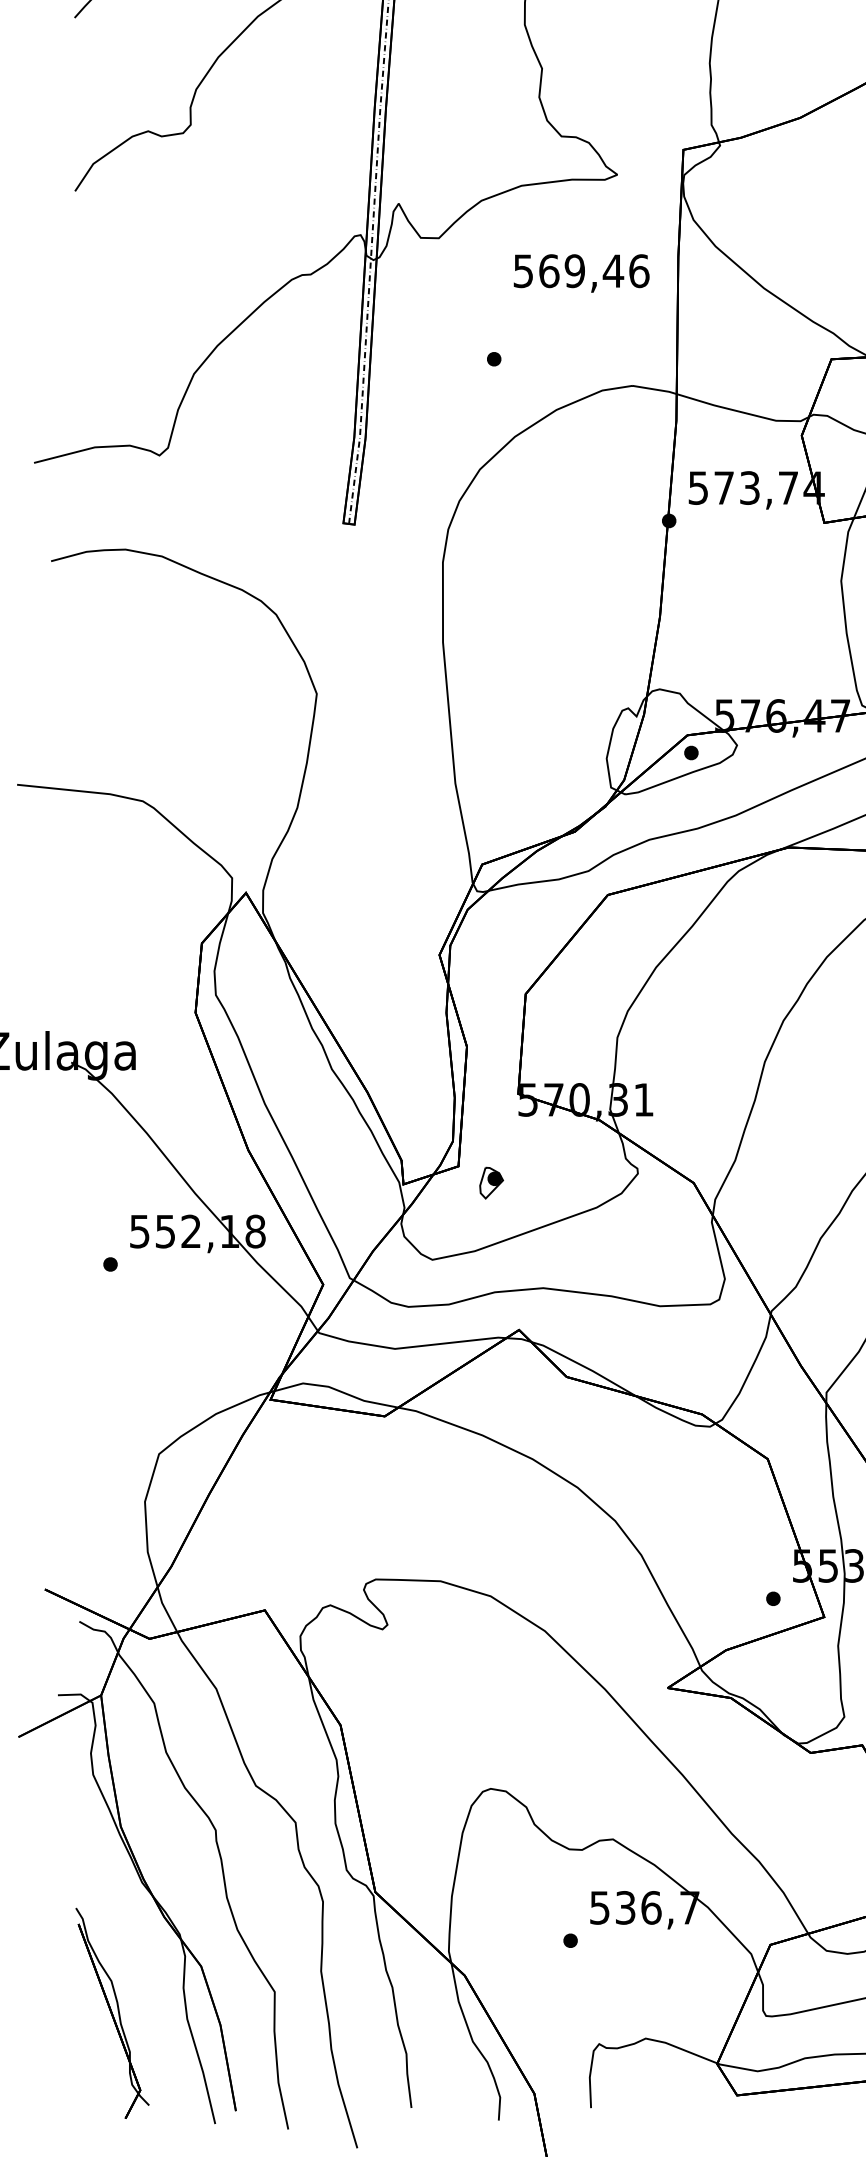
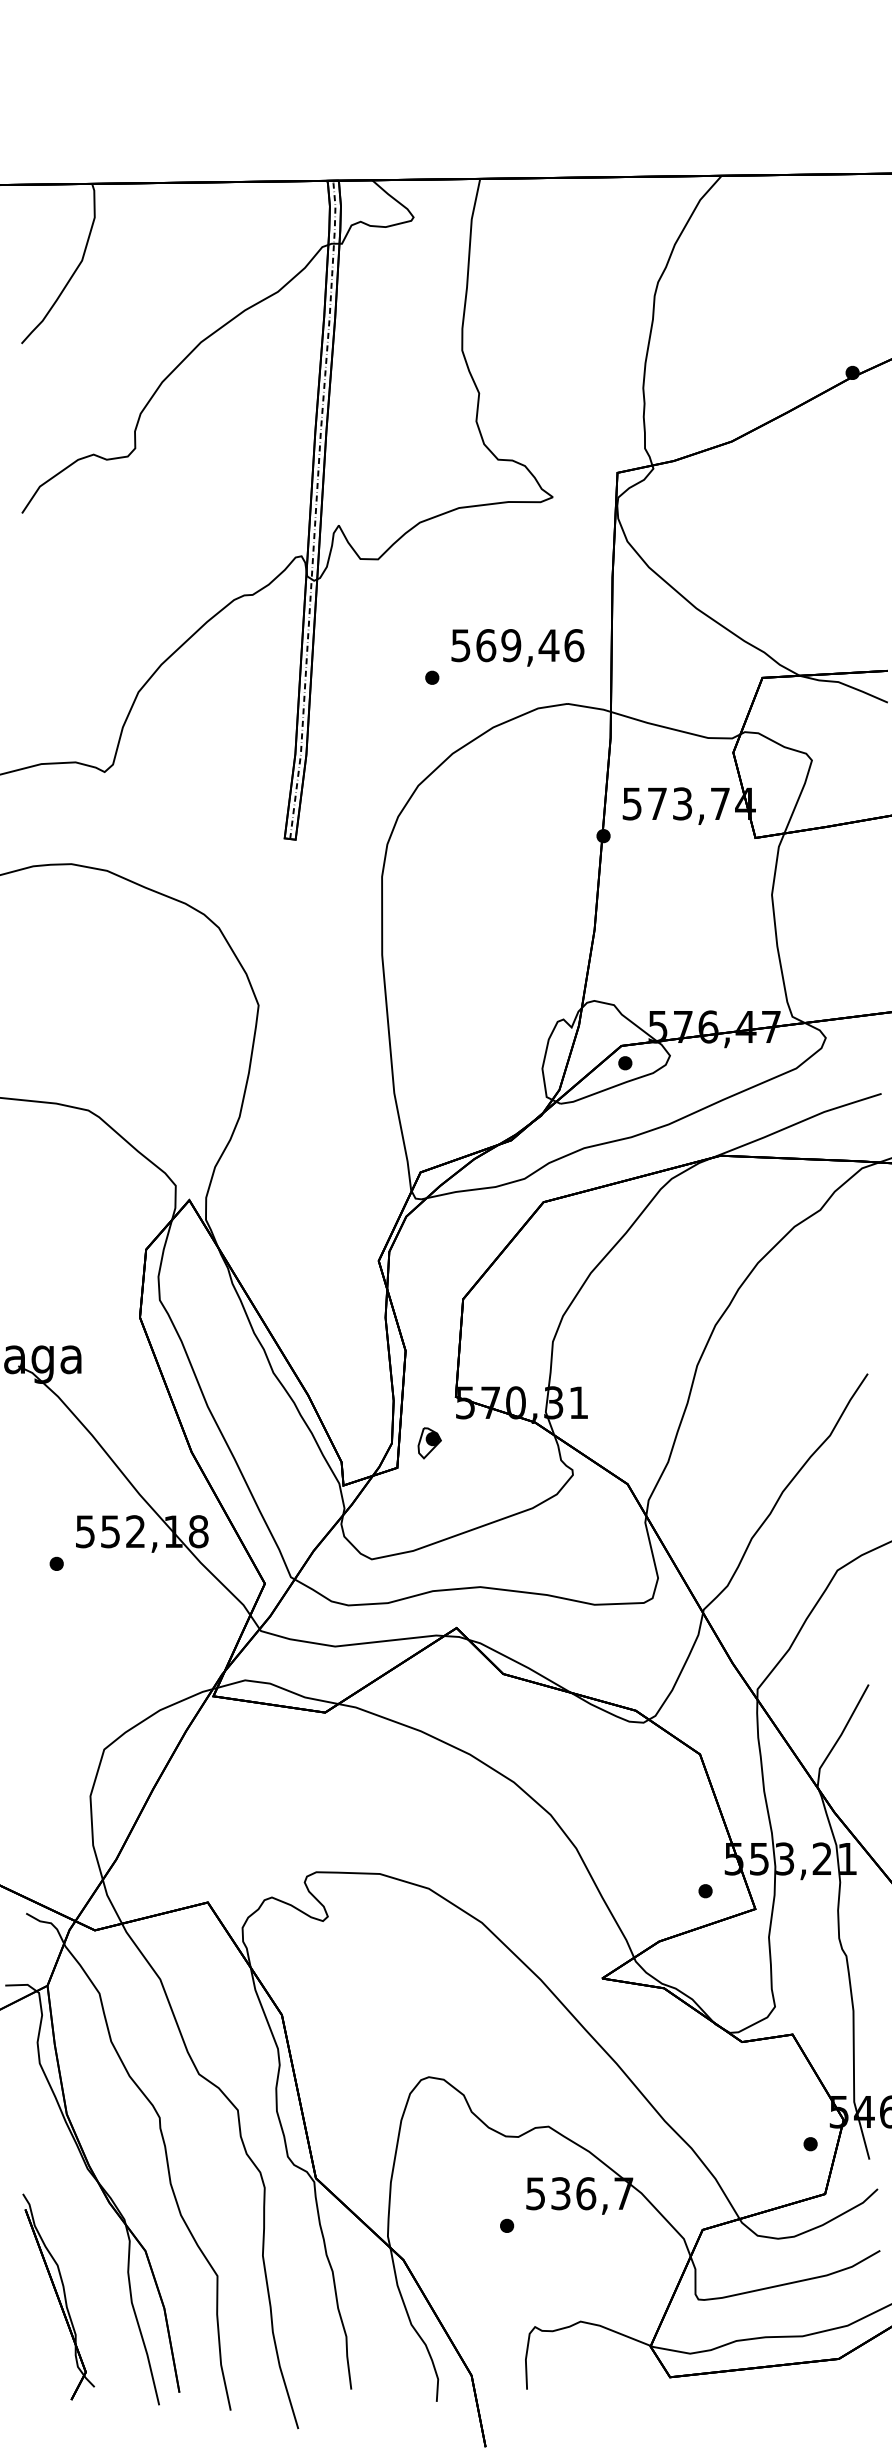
text: (581, 273) -> (517, 647), moved
part: (491, 1183) -> (429, 1443), moved

